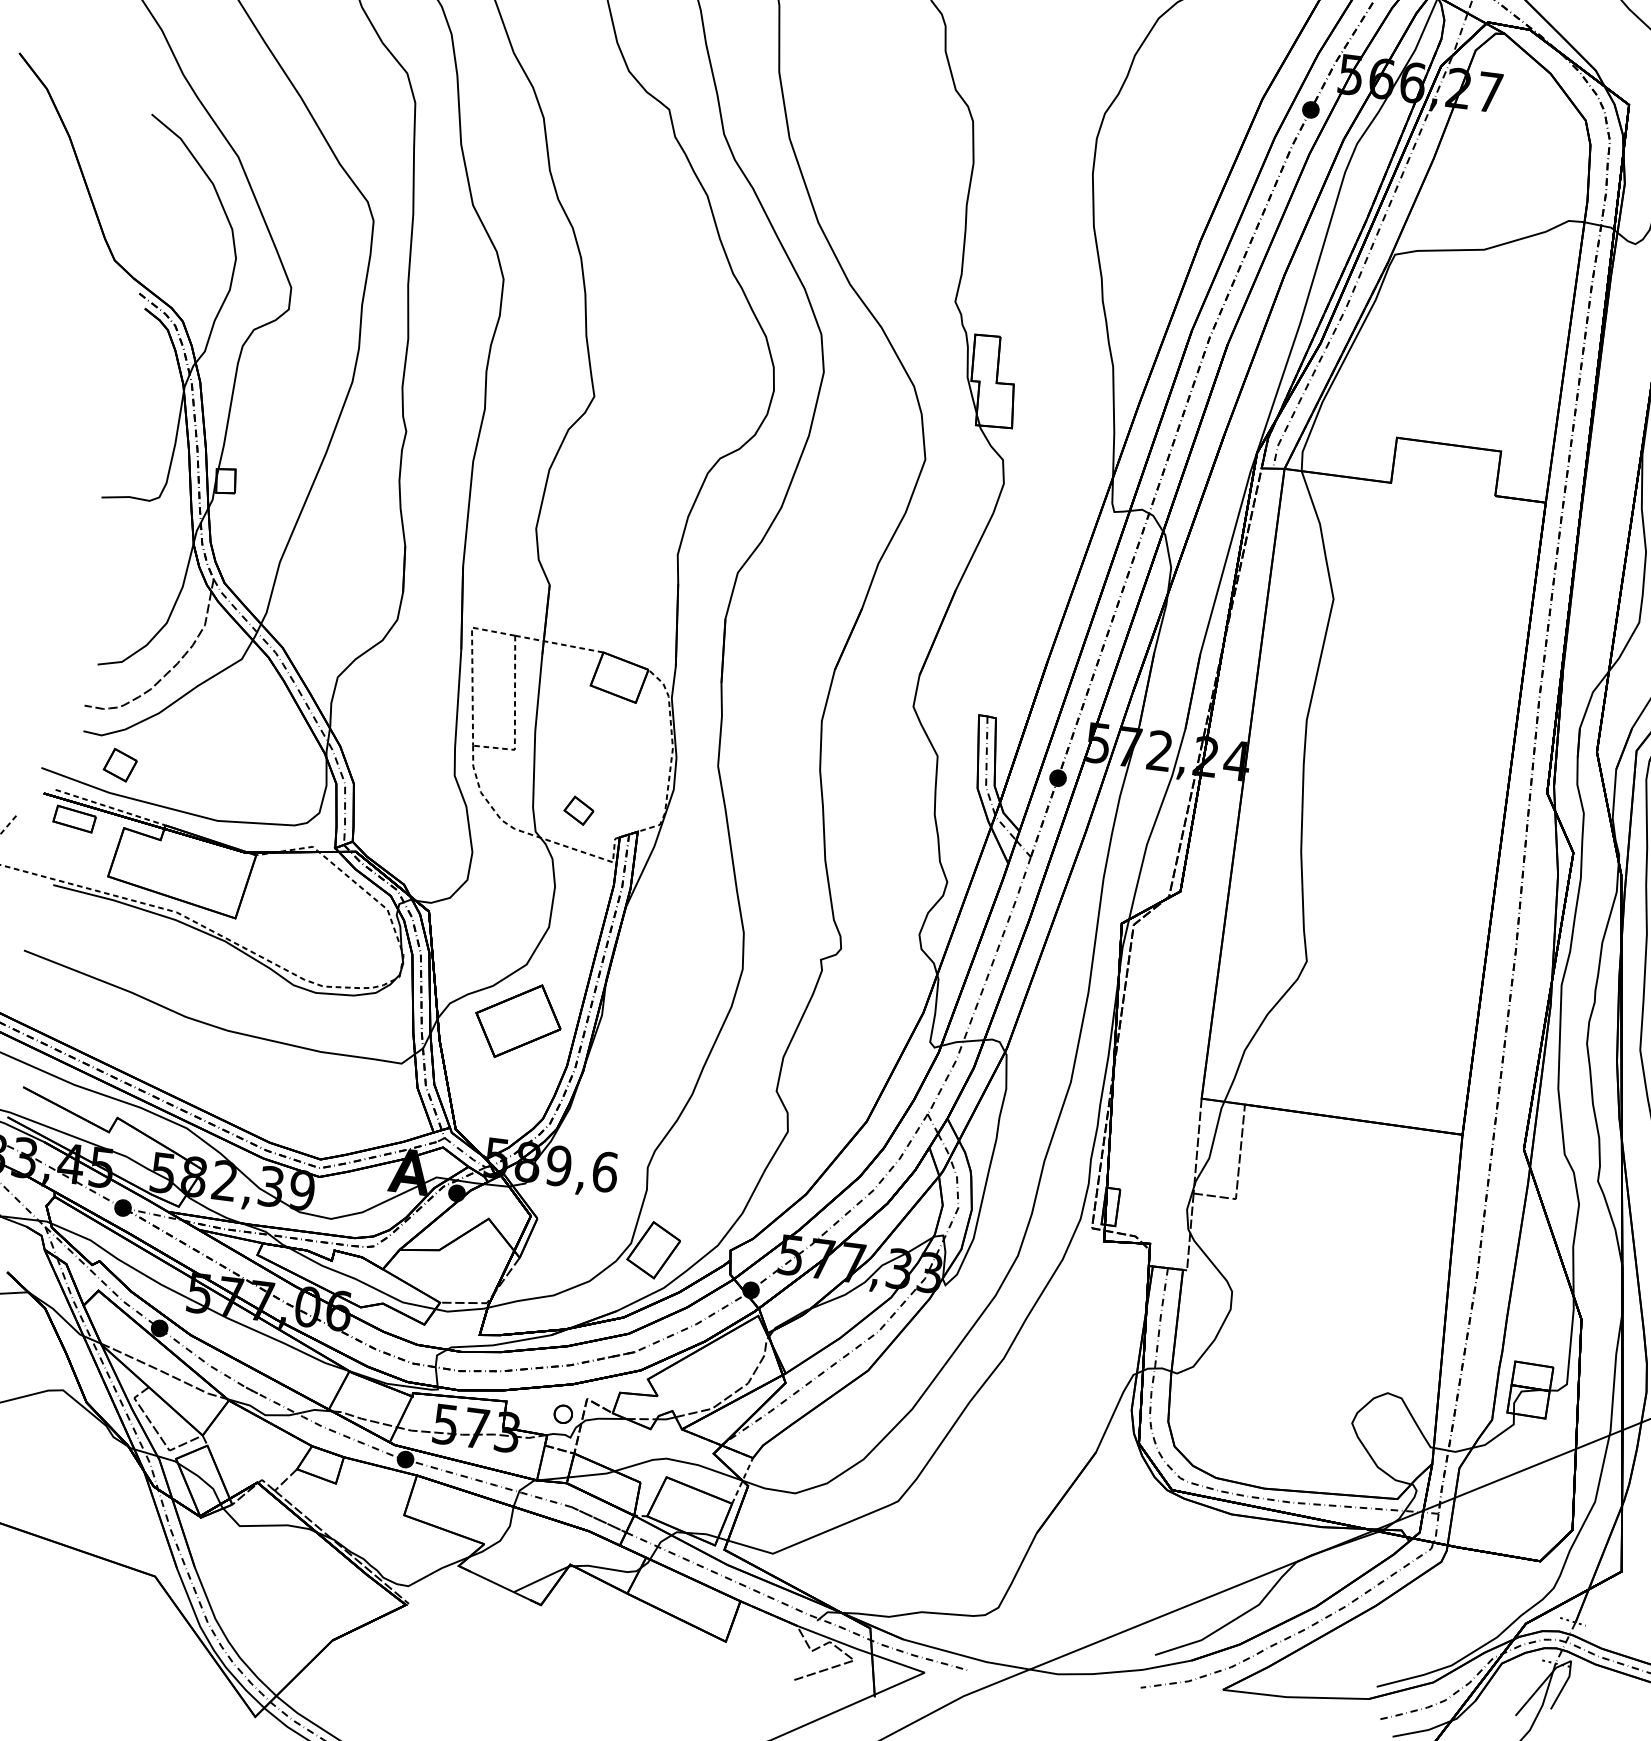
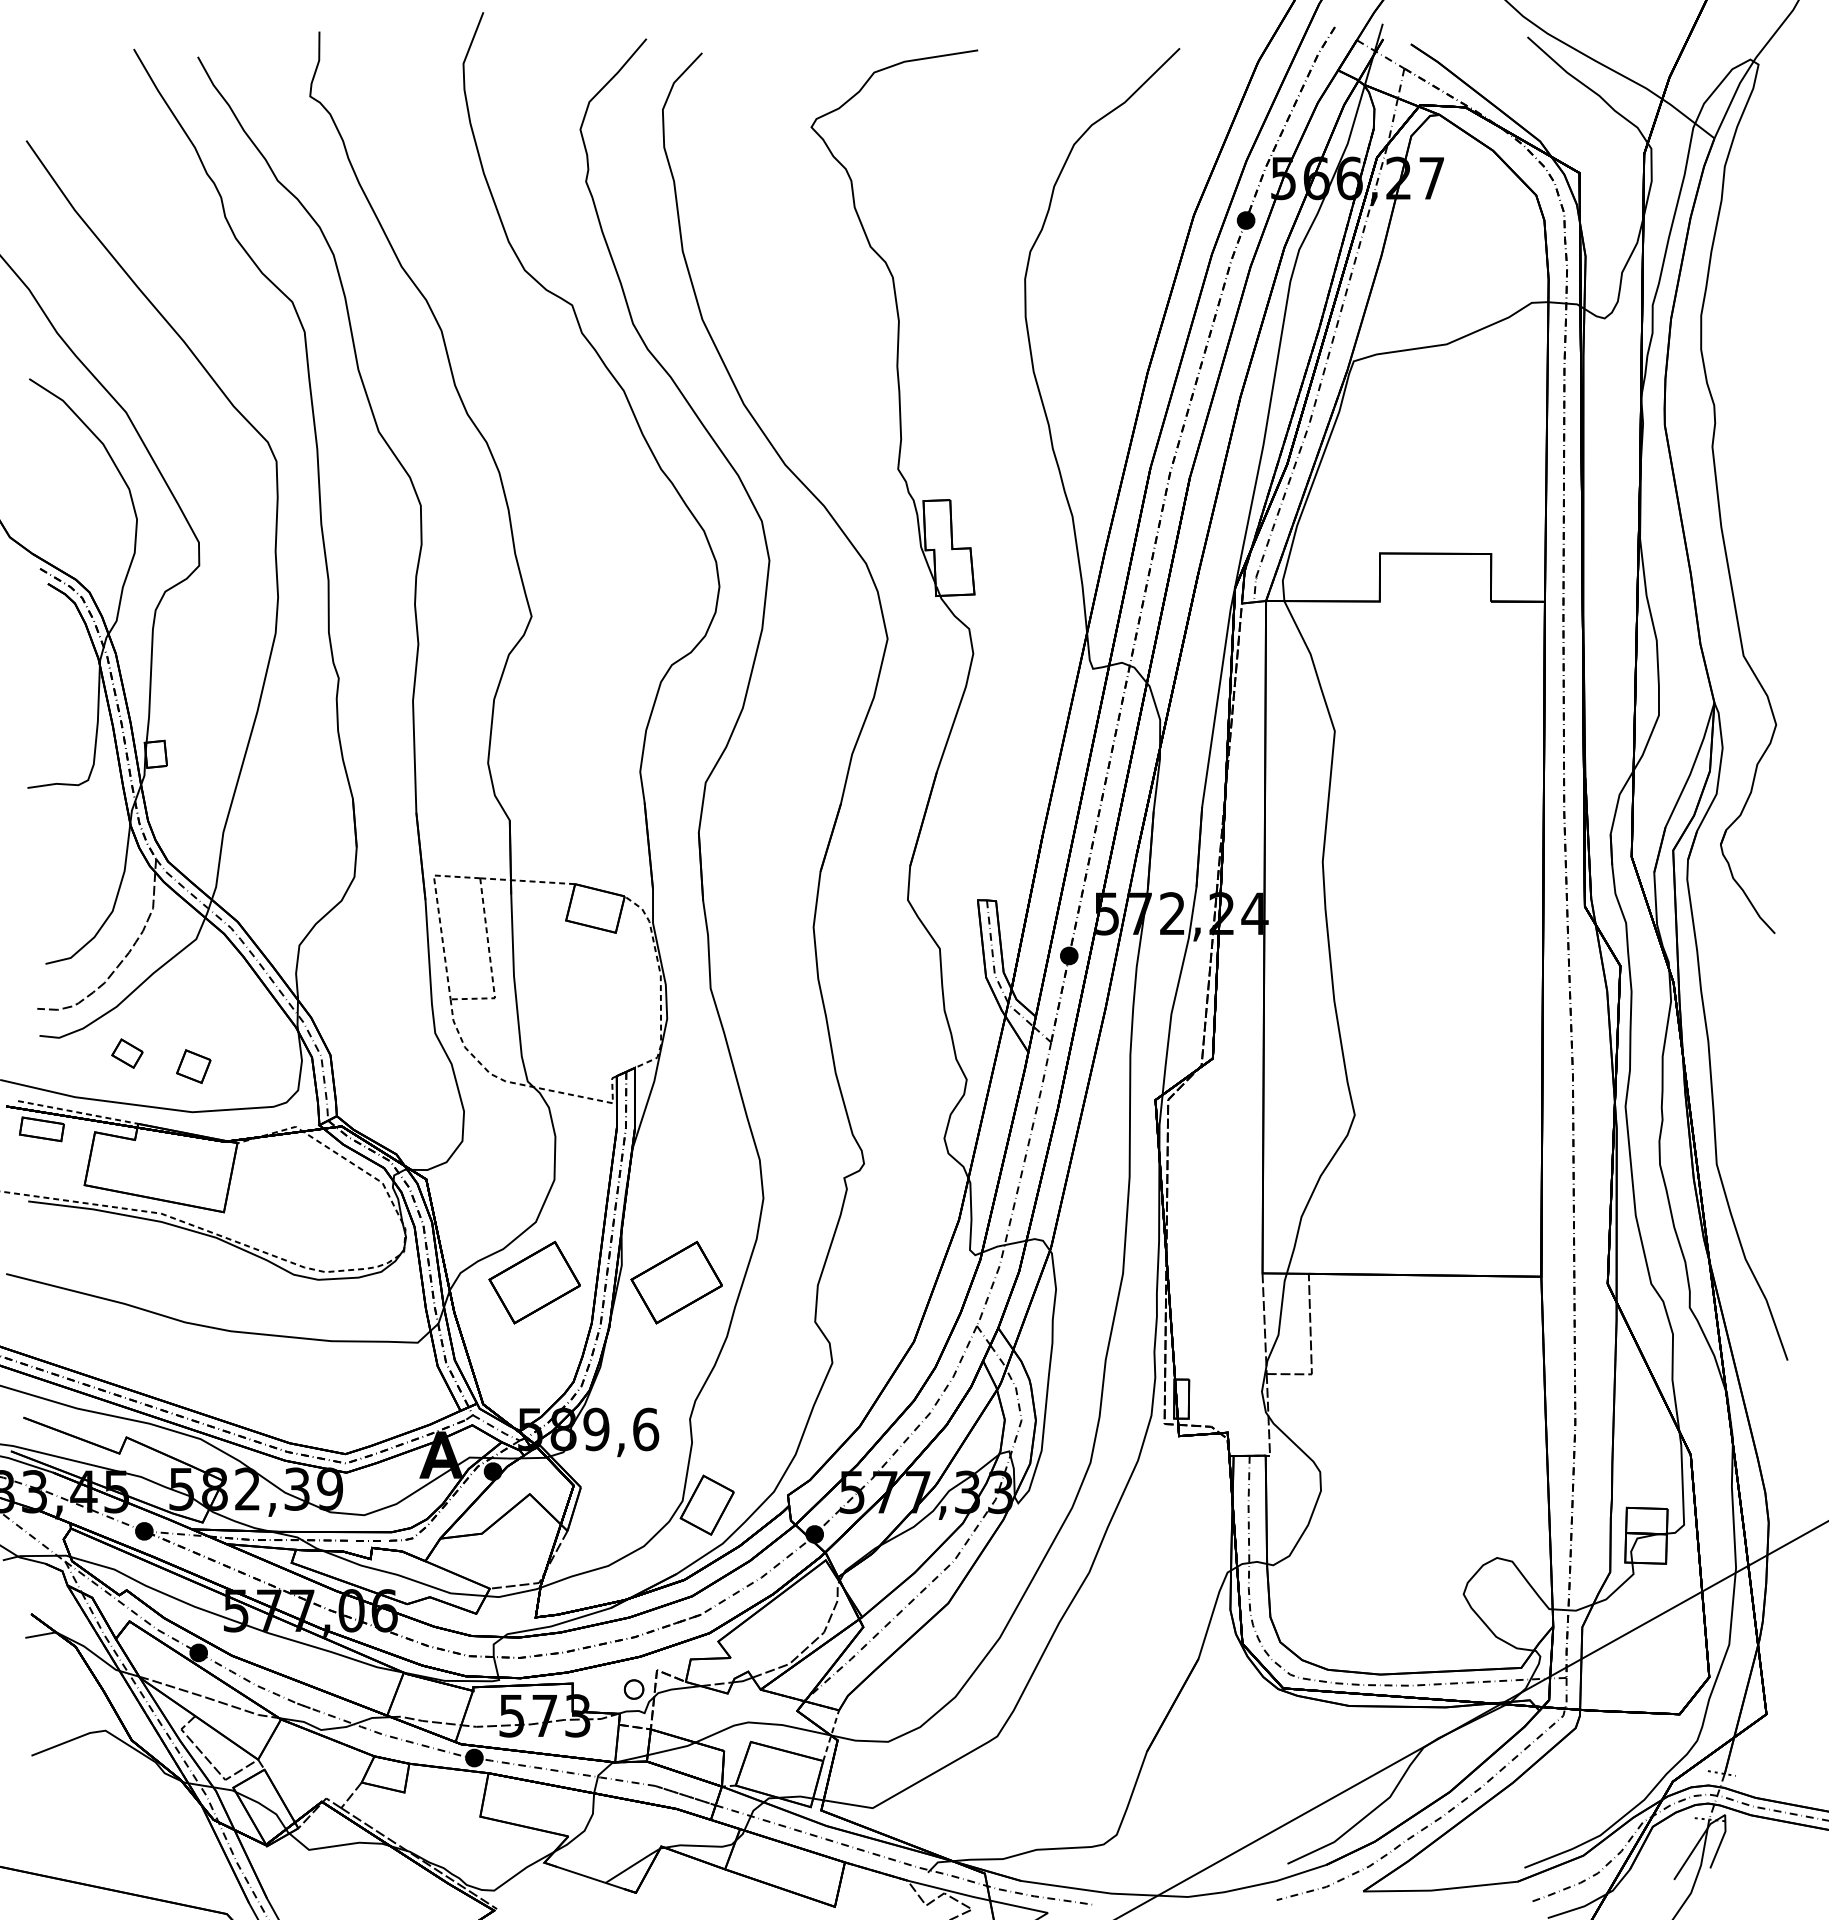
part: (120, 765) -> (193, 1066), moved
part: (579, 810) -> (127, 1053), moved
part: (651, 1037) -> (676, 1282), added

